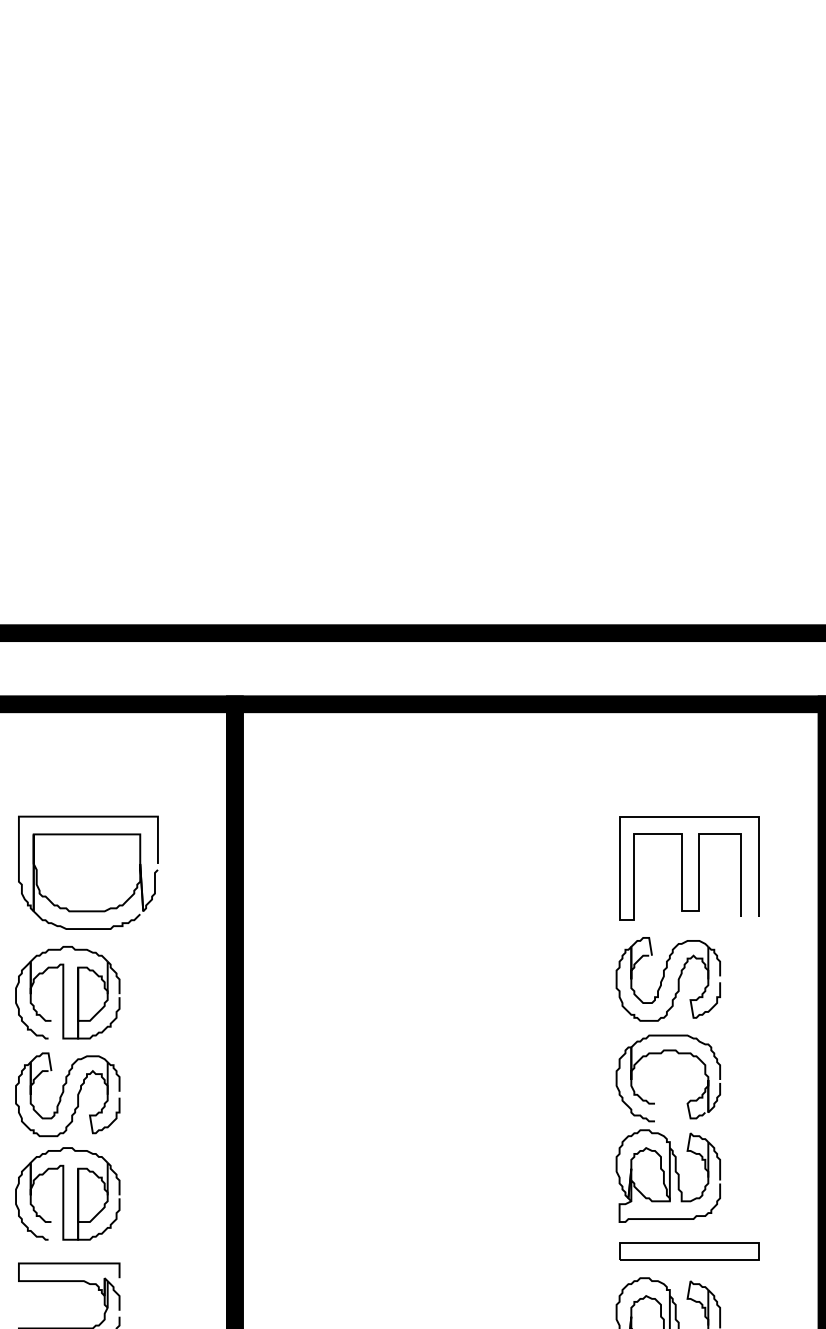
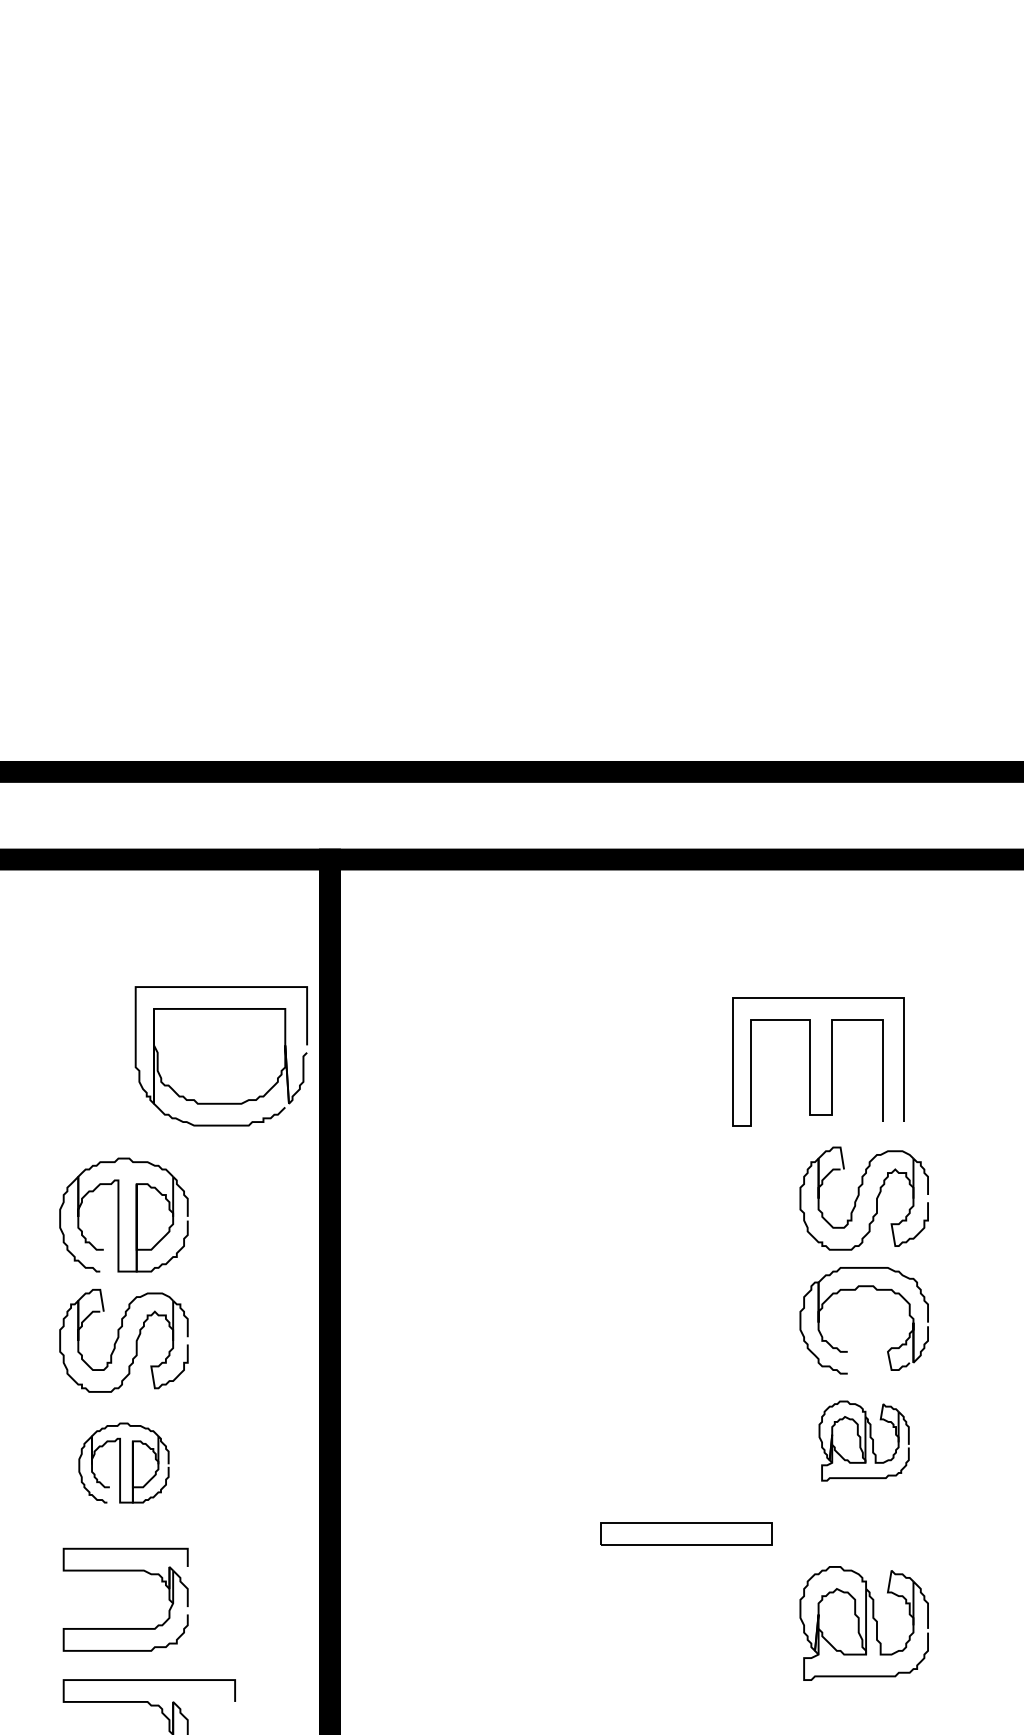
curve: (682, 868) -> (810, 1061), moved
part: (87, 872) -> (220, 1056), moved
part: (667, 1175) -> (863, 1440), size x0.7
part: (67, 1193) -> (123, 1462), size x0.7
part: (688, 1251) -> (686, 1533), moved

